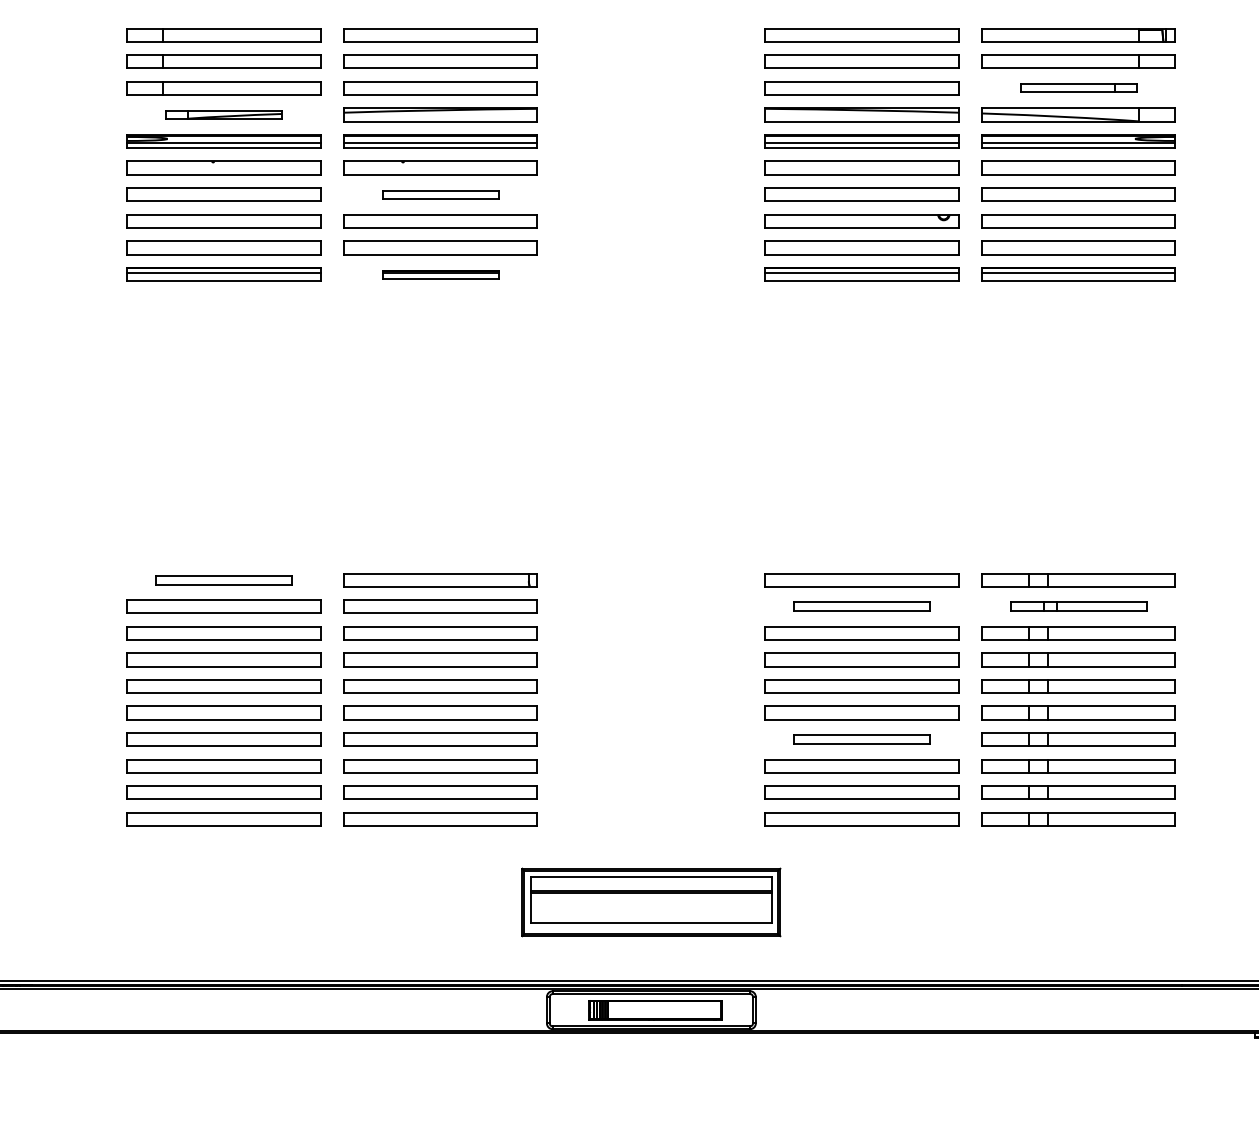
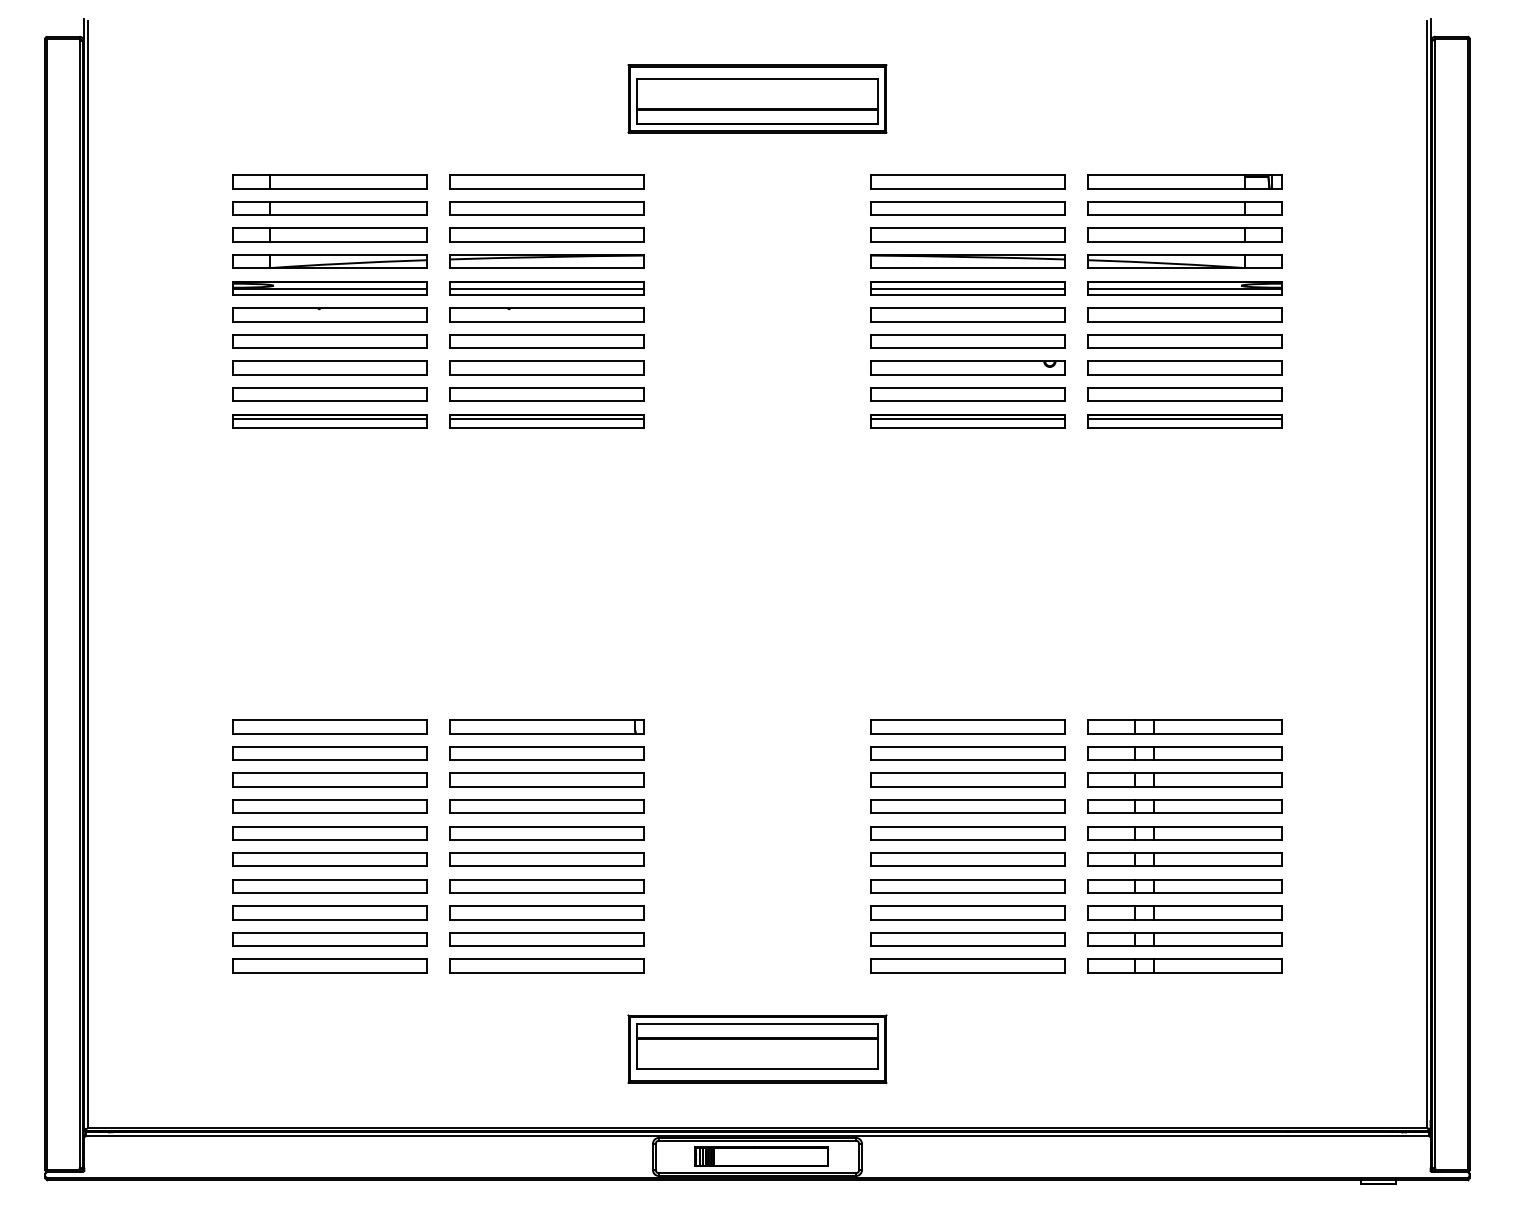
part: (1078, 87) -> (1184, 234), size x1.67
part: (223, 114) -> (329, 261), size x1.67
part: (440, 194) -> (546, 341), size x1.67
part: (440, 274) -> (546, 421), size x1.67
part: (223, 579) -> (329, 726), size x1.43
part: (861, 606) -> (967, 753), size x1.43
part: (1078, 606) -> (1184, 753), size x1.43
part: (861, 739) -> (967, 886), size x1.43

